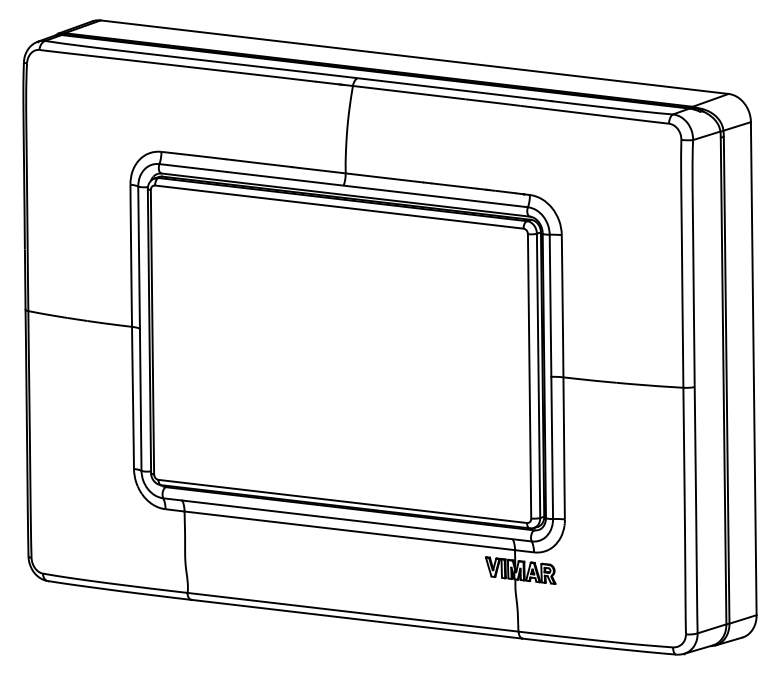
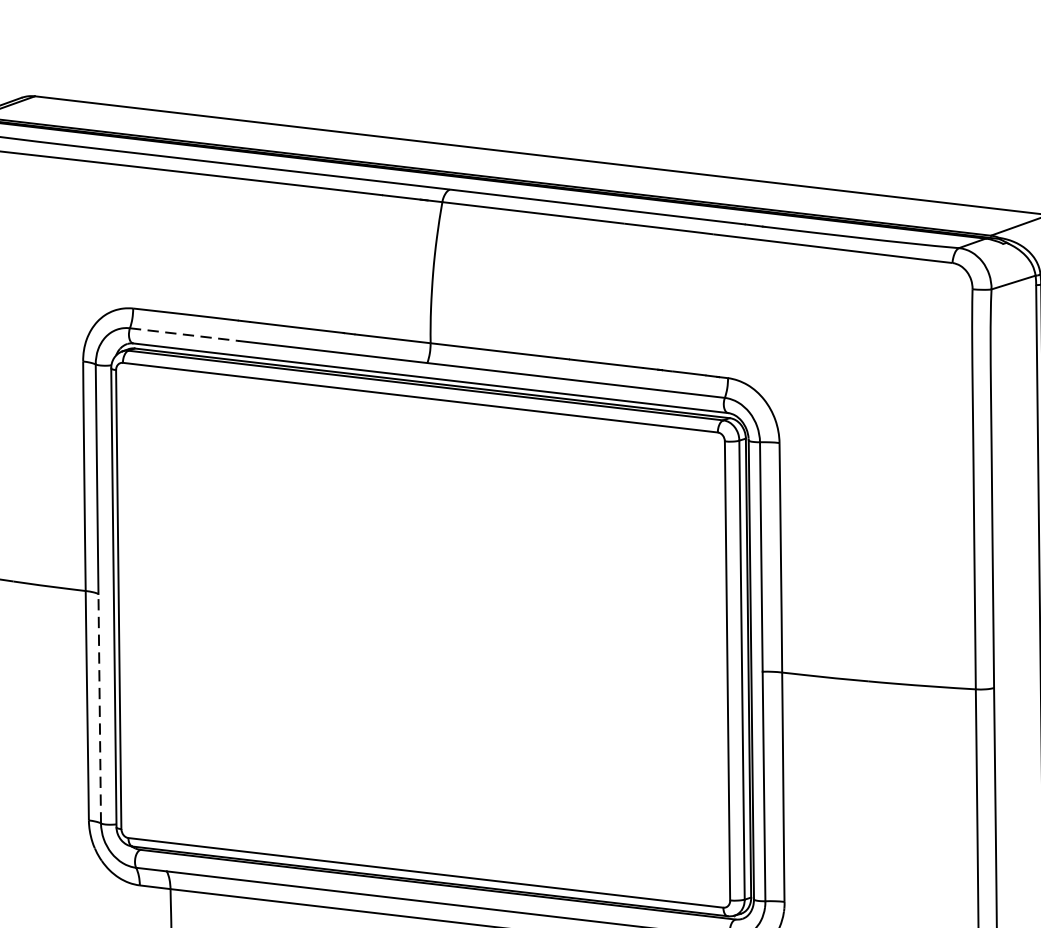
line: (193, 168) -> (184, 335), solid -> dashed
line: (140, 399) -> (99, 708), solid -> dashed

